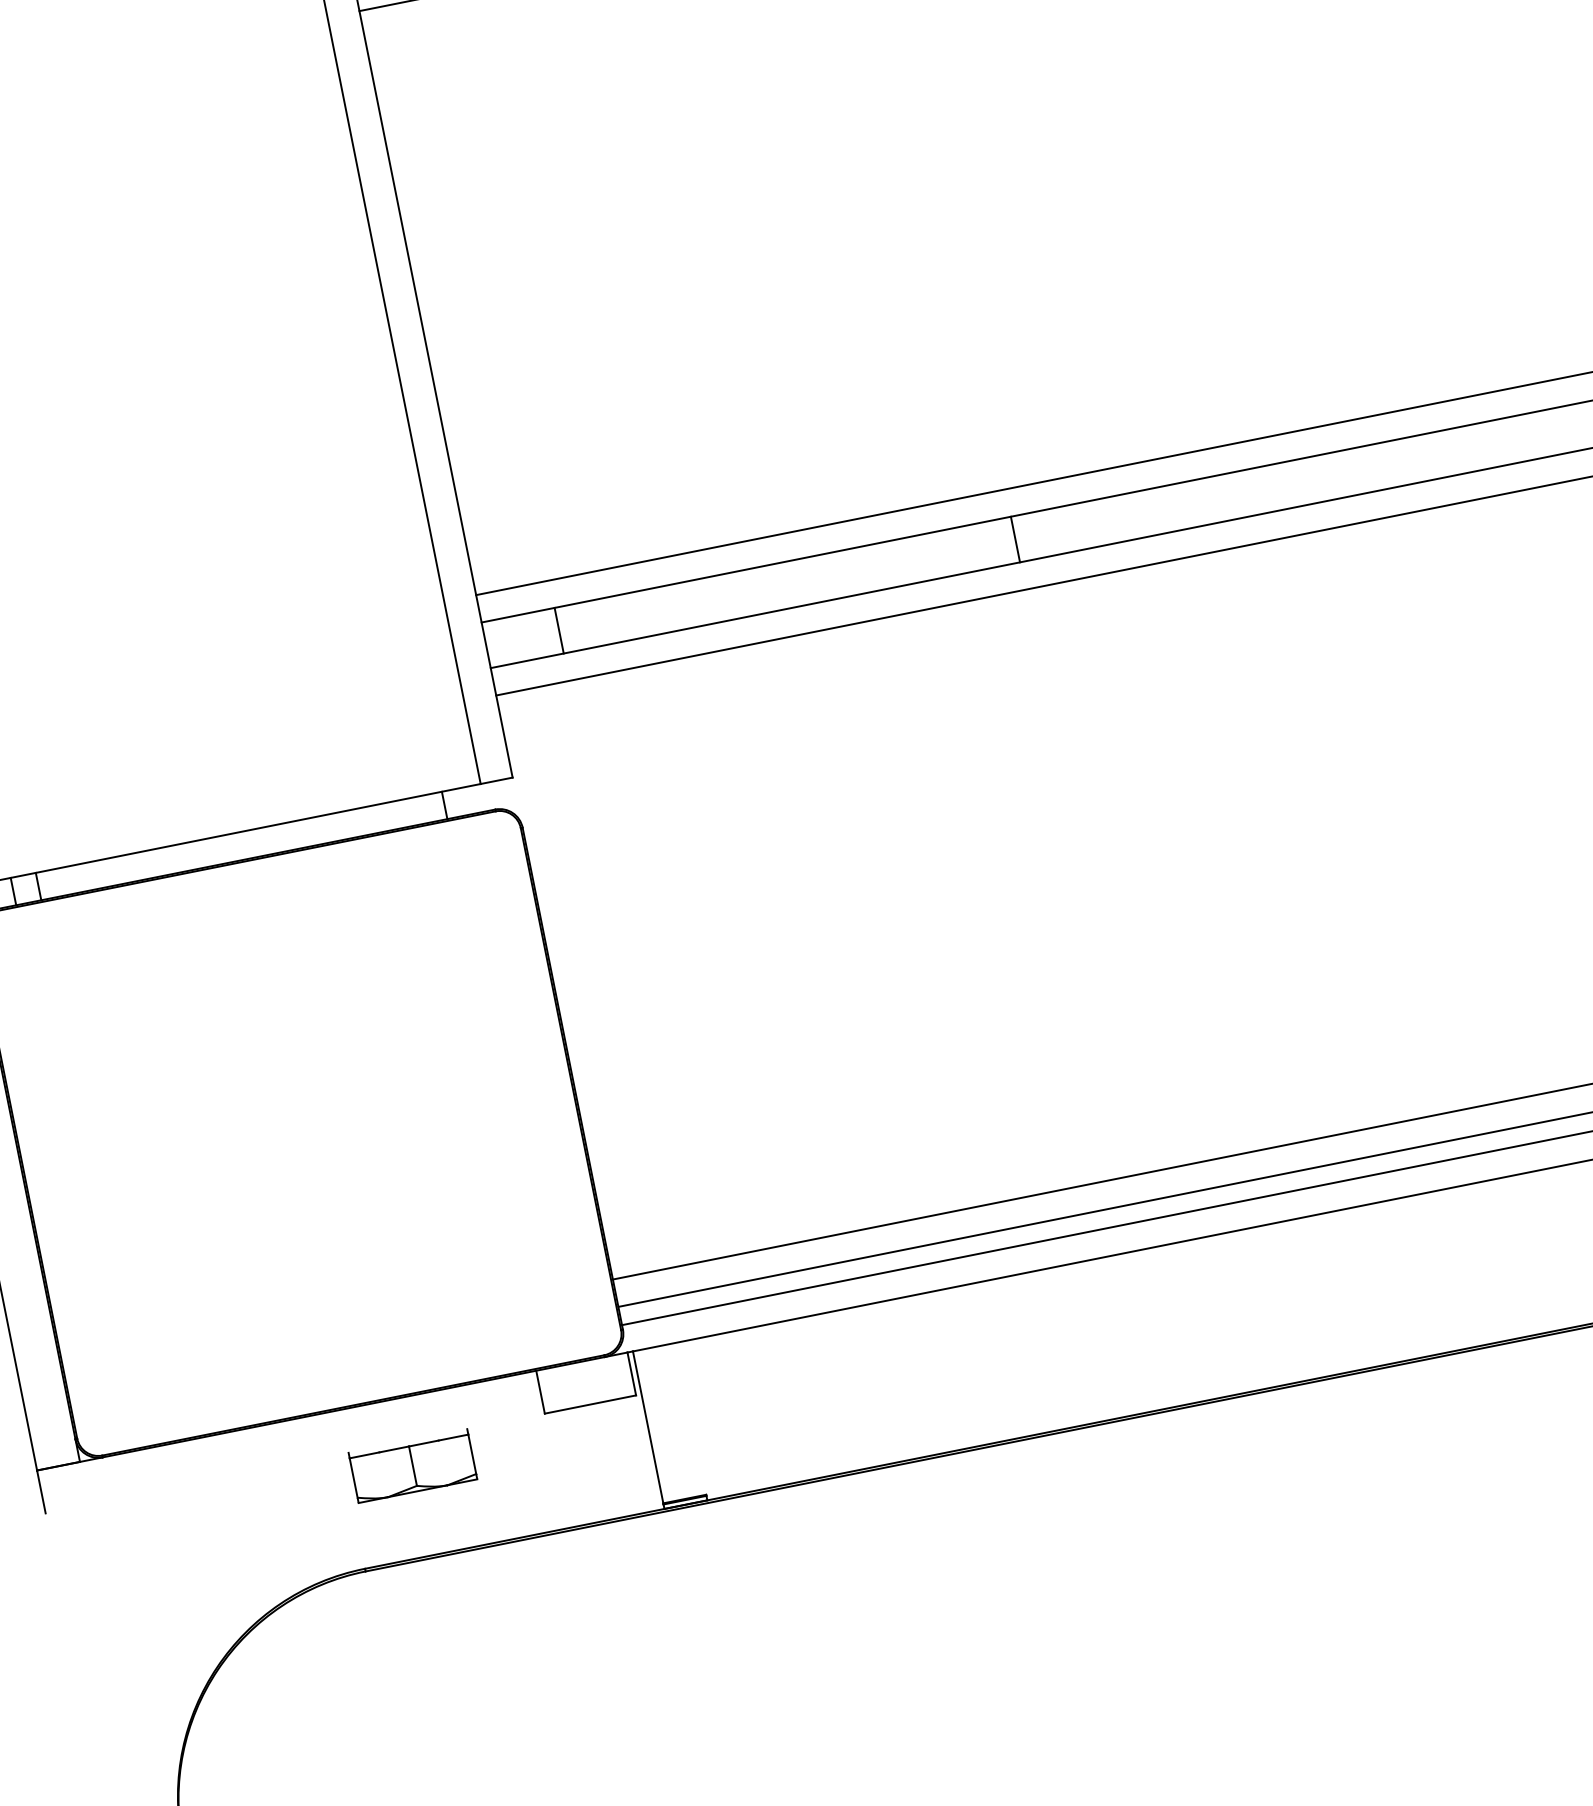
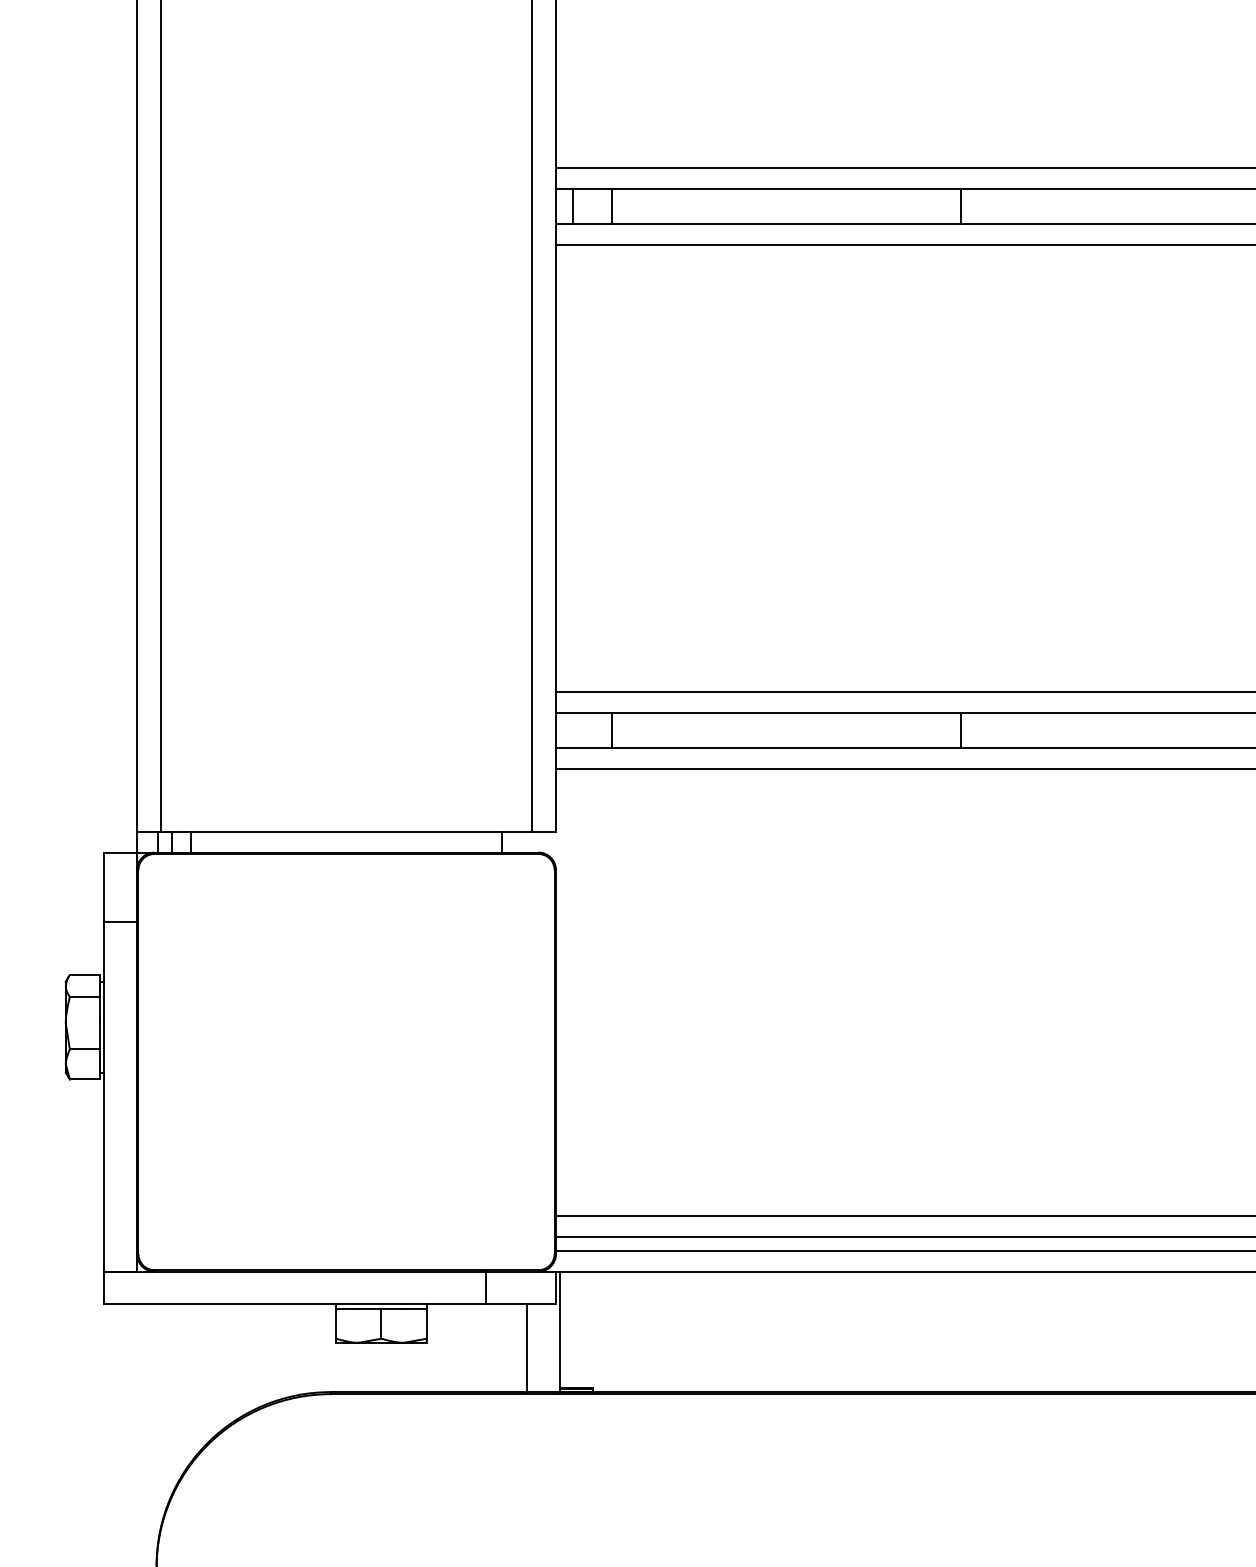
line: (610, 1460) -> (527, 1348), added
line: (295, 1463) -> (295, 1304), added

